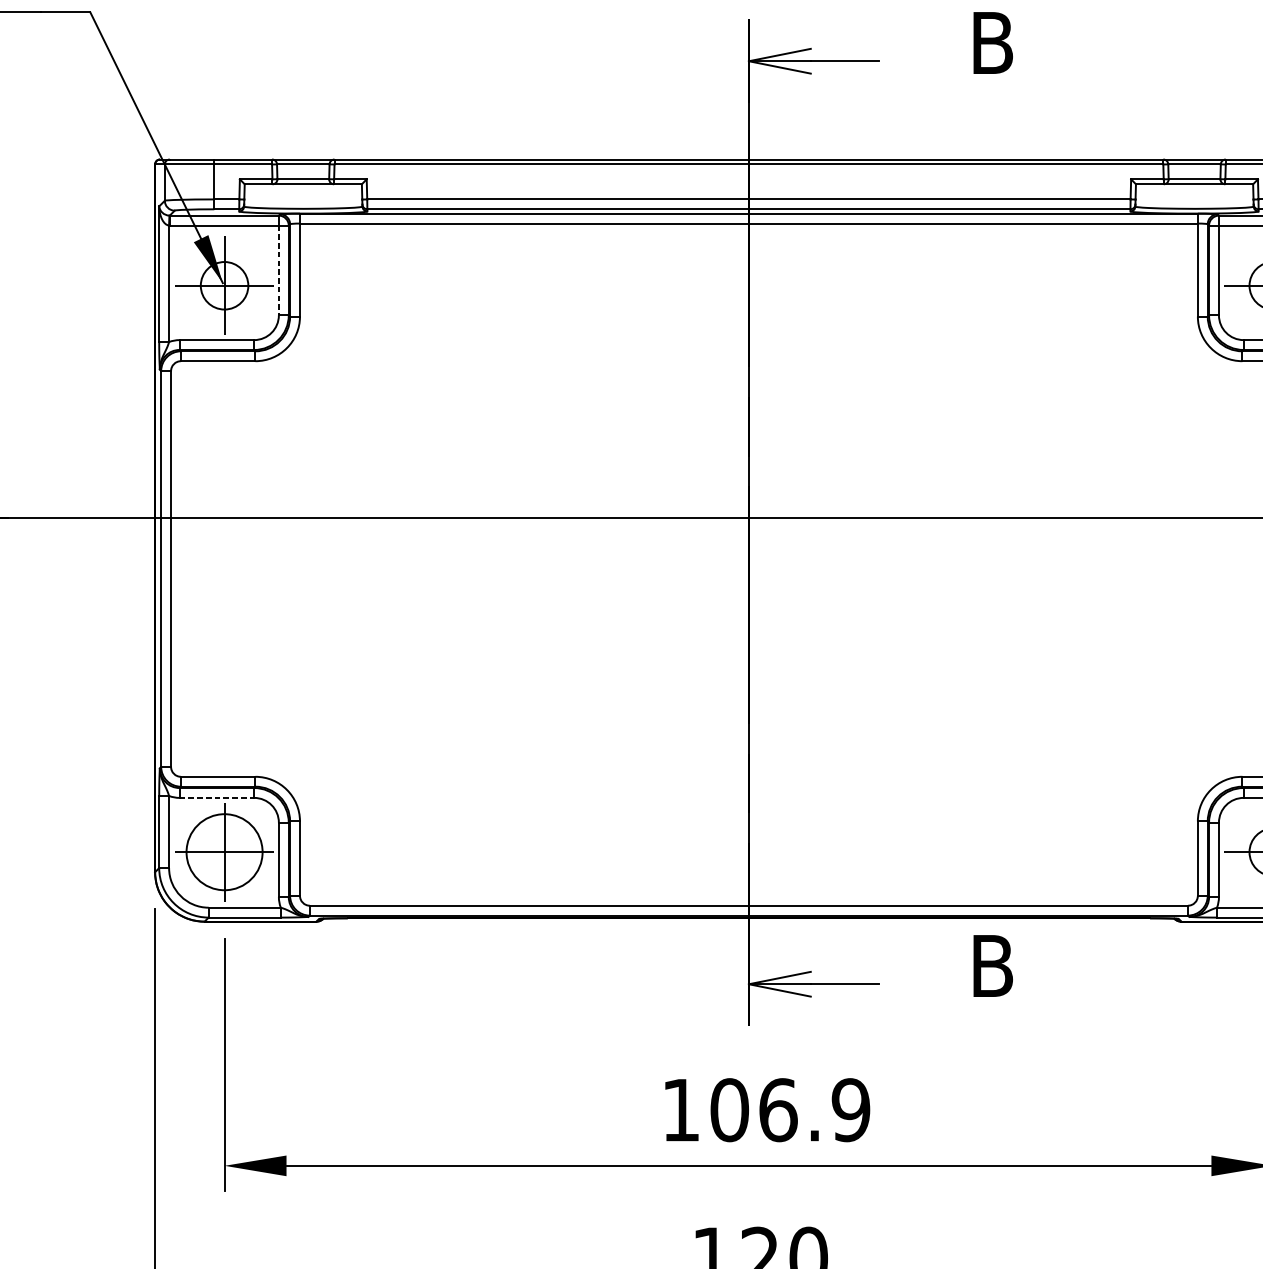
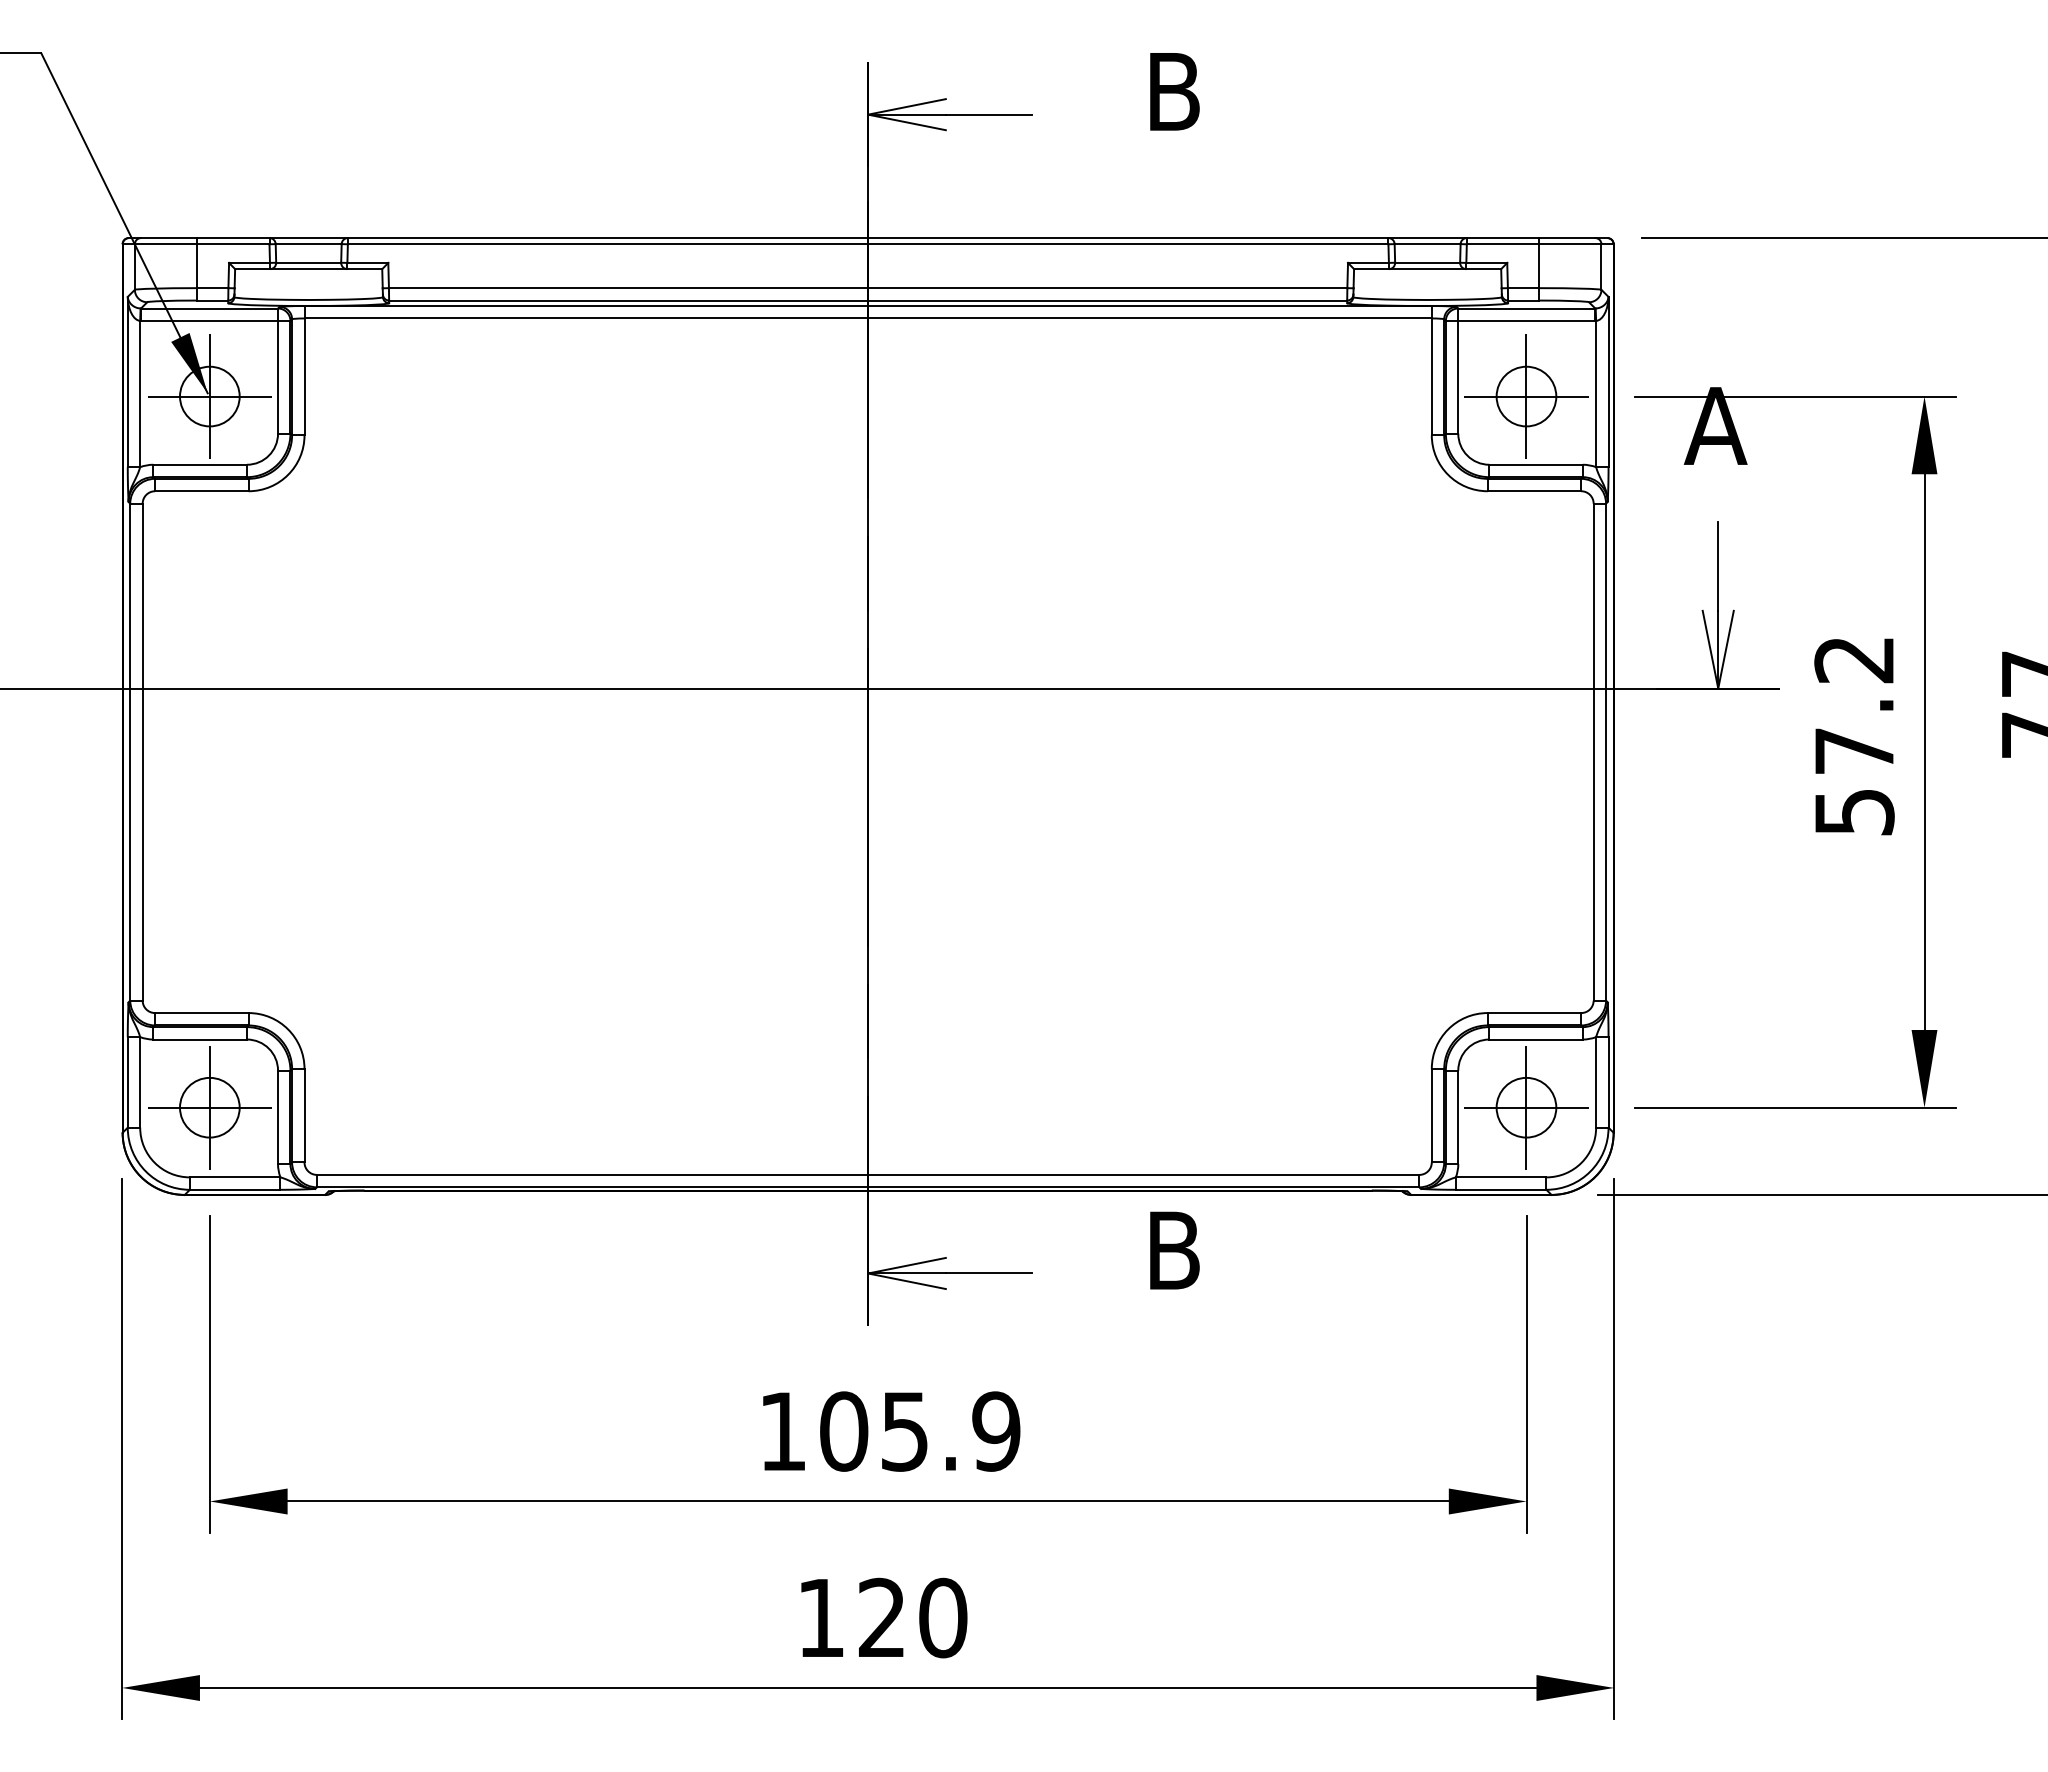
line: (279, 270) -> (278, 377), dashed -> solid
line: (217, 797) -> (200, 1039), dashed -> solid
circle: (224, 852) -> (209, 1107), size x0.62
text: (778, 1110) -> (905, 1431), 106.9 -> 105.9

